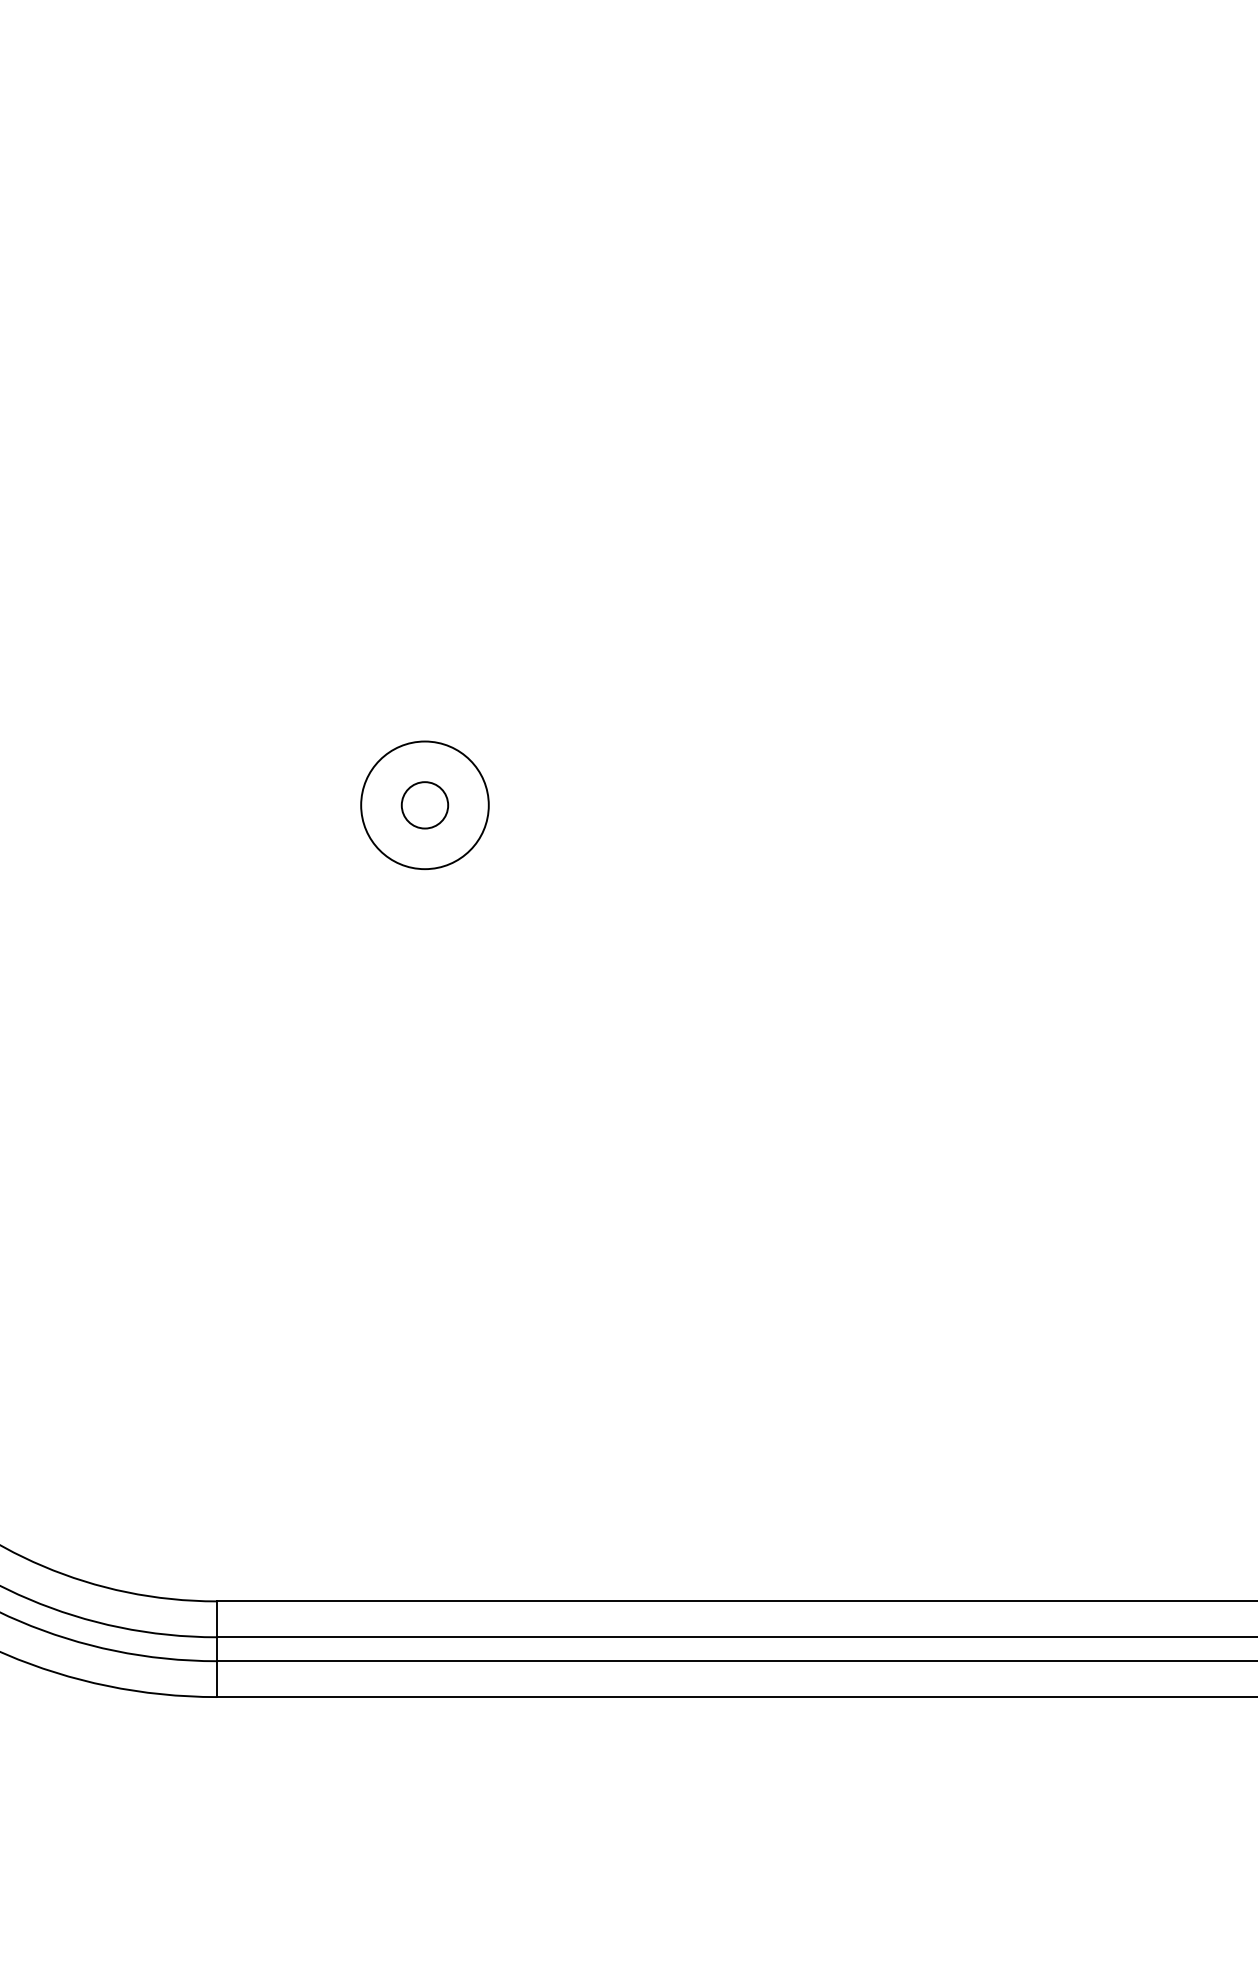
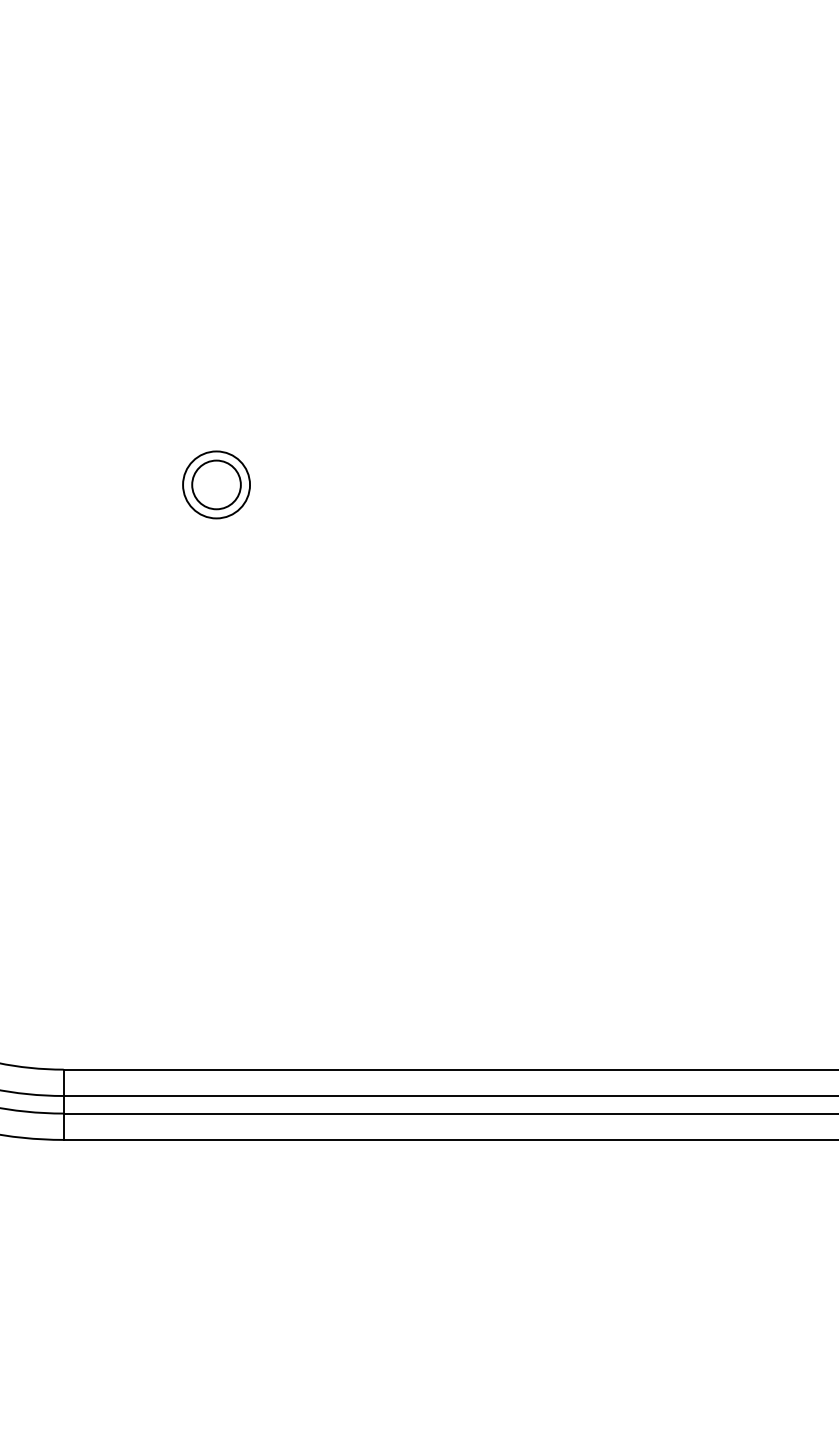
circle: (424, 804) -> (216, 484), size x0.71
circle: (424, 805) -> (216, 485), size x1.43

